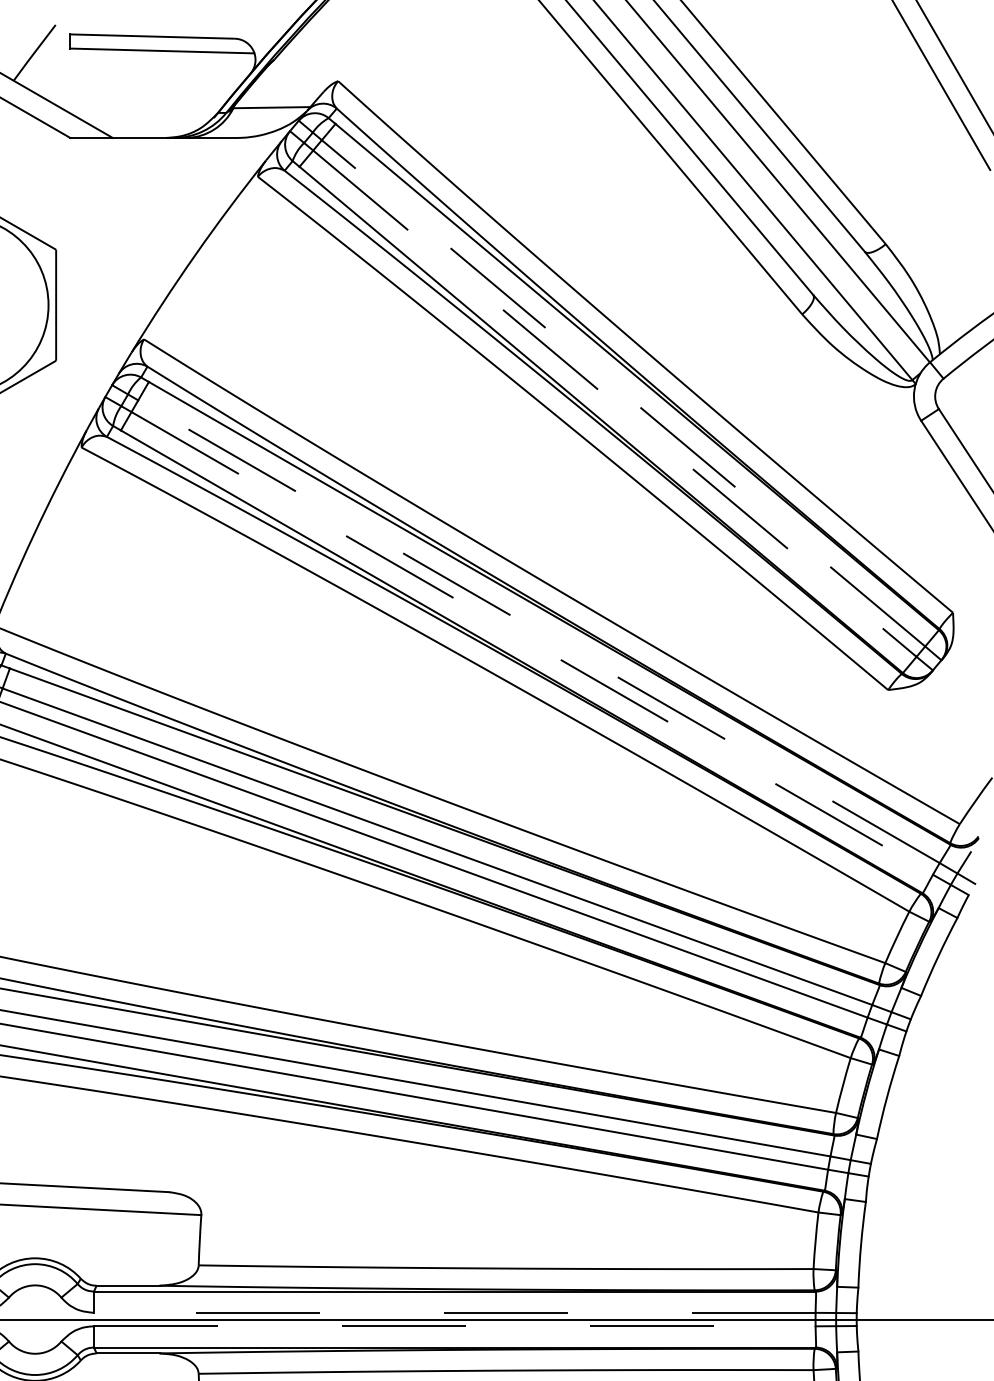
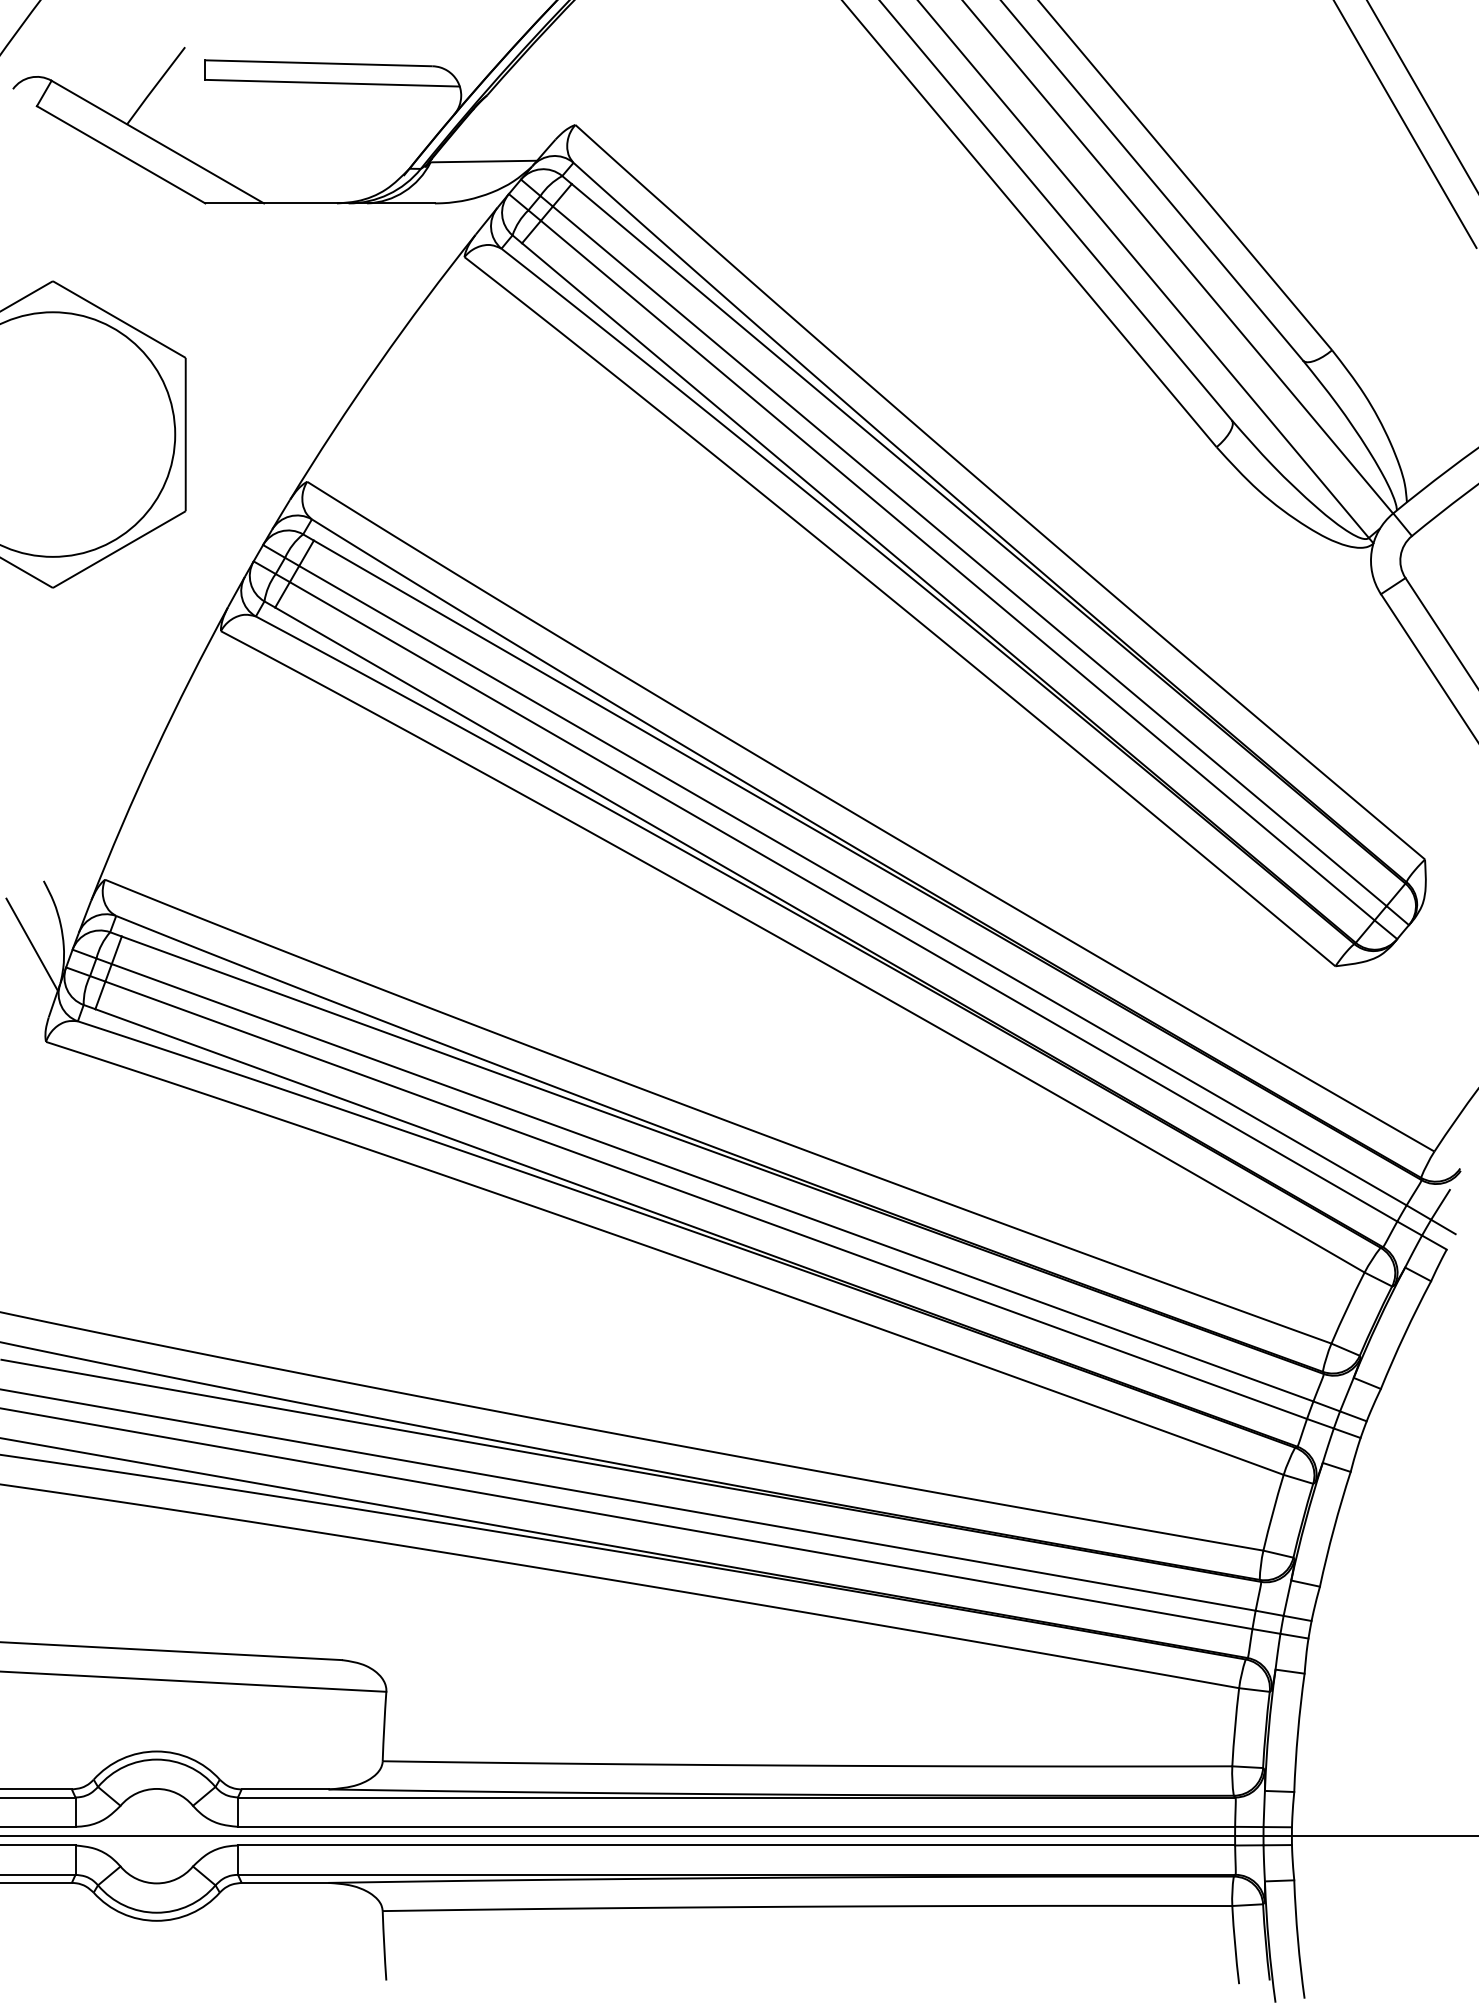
line: (623, 393) -> (969, 556), dashed -> solid
line: (615, 403) -> (958, 570), dashed -> solid
line: (538, 631) -> (852, 885), dashed -> solid
line: (532, 643) -> (844, 902), dashed -> solid
line: (454, 1312) -> (736, 1826), dashed -> solid
line: (454, 1326) -> (736, 1845), dashed -> solid

